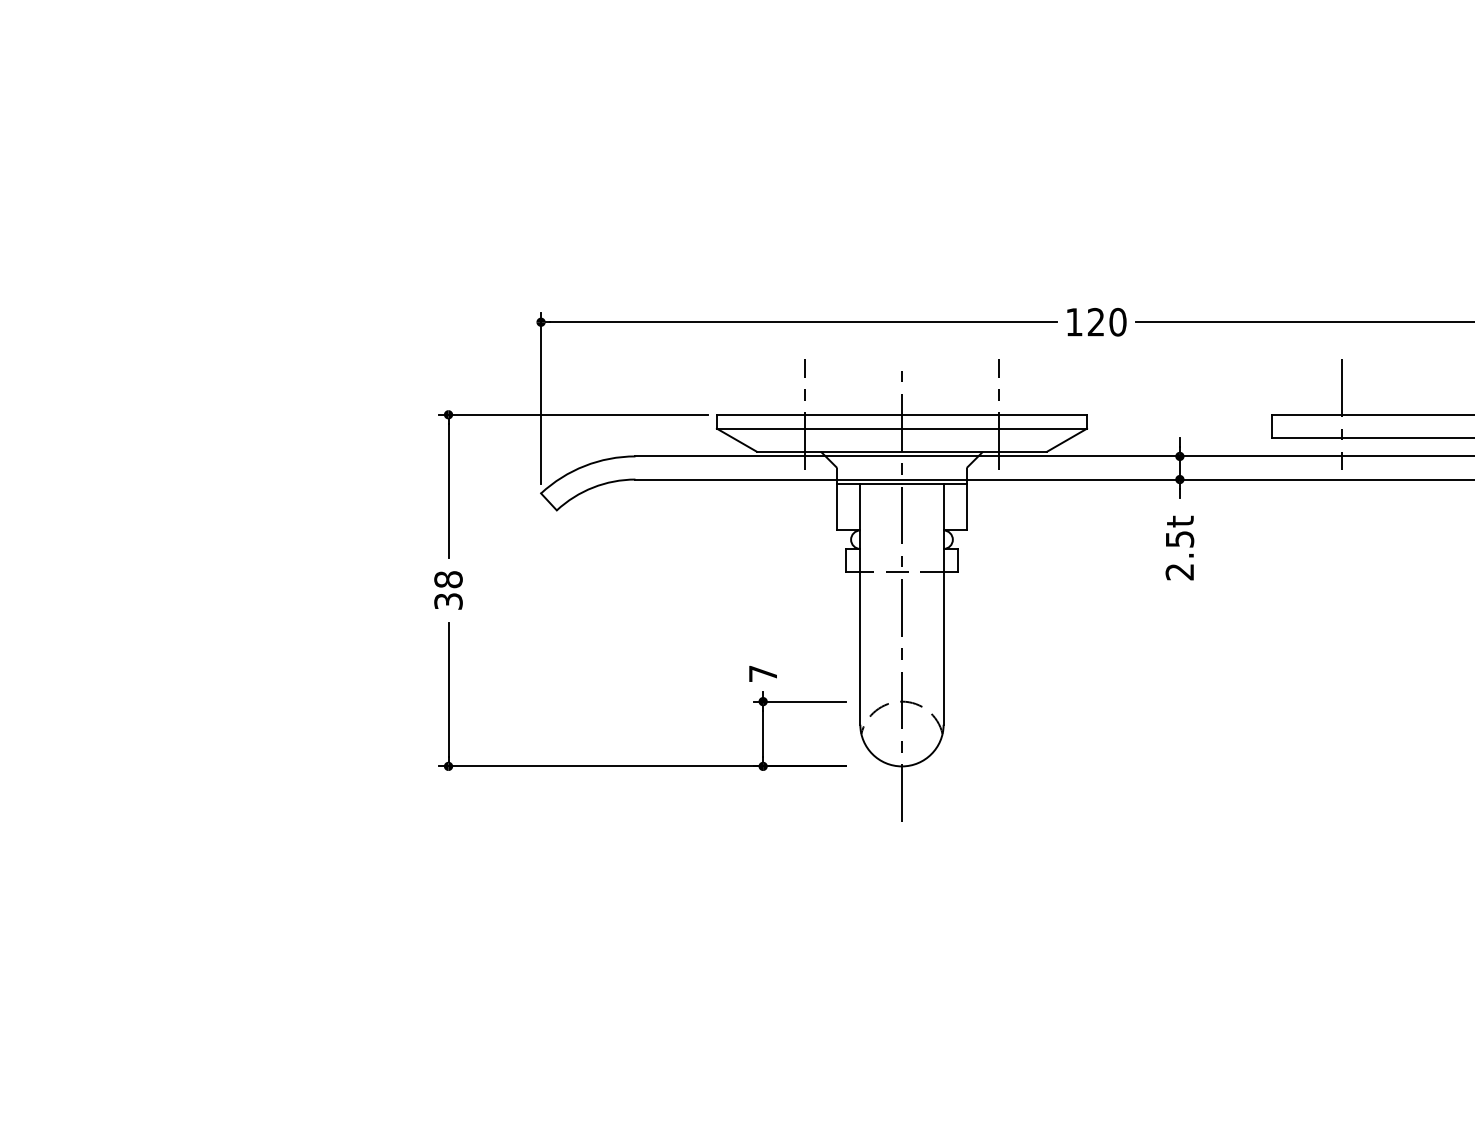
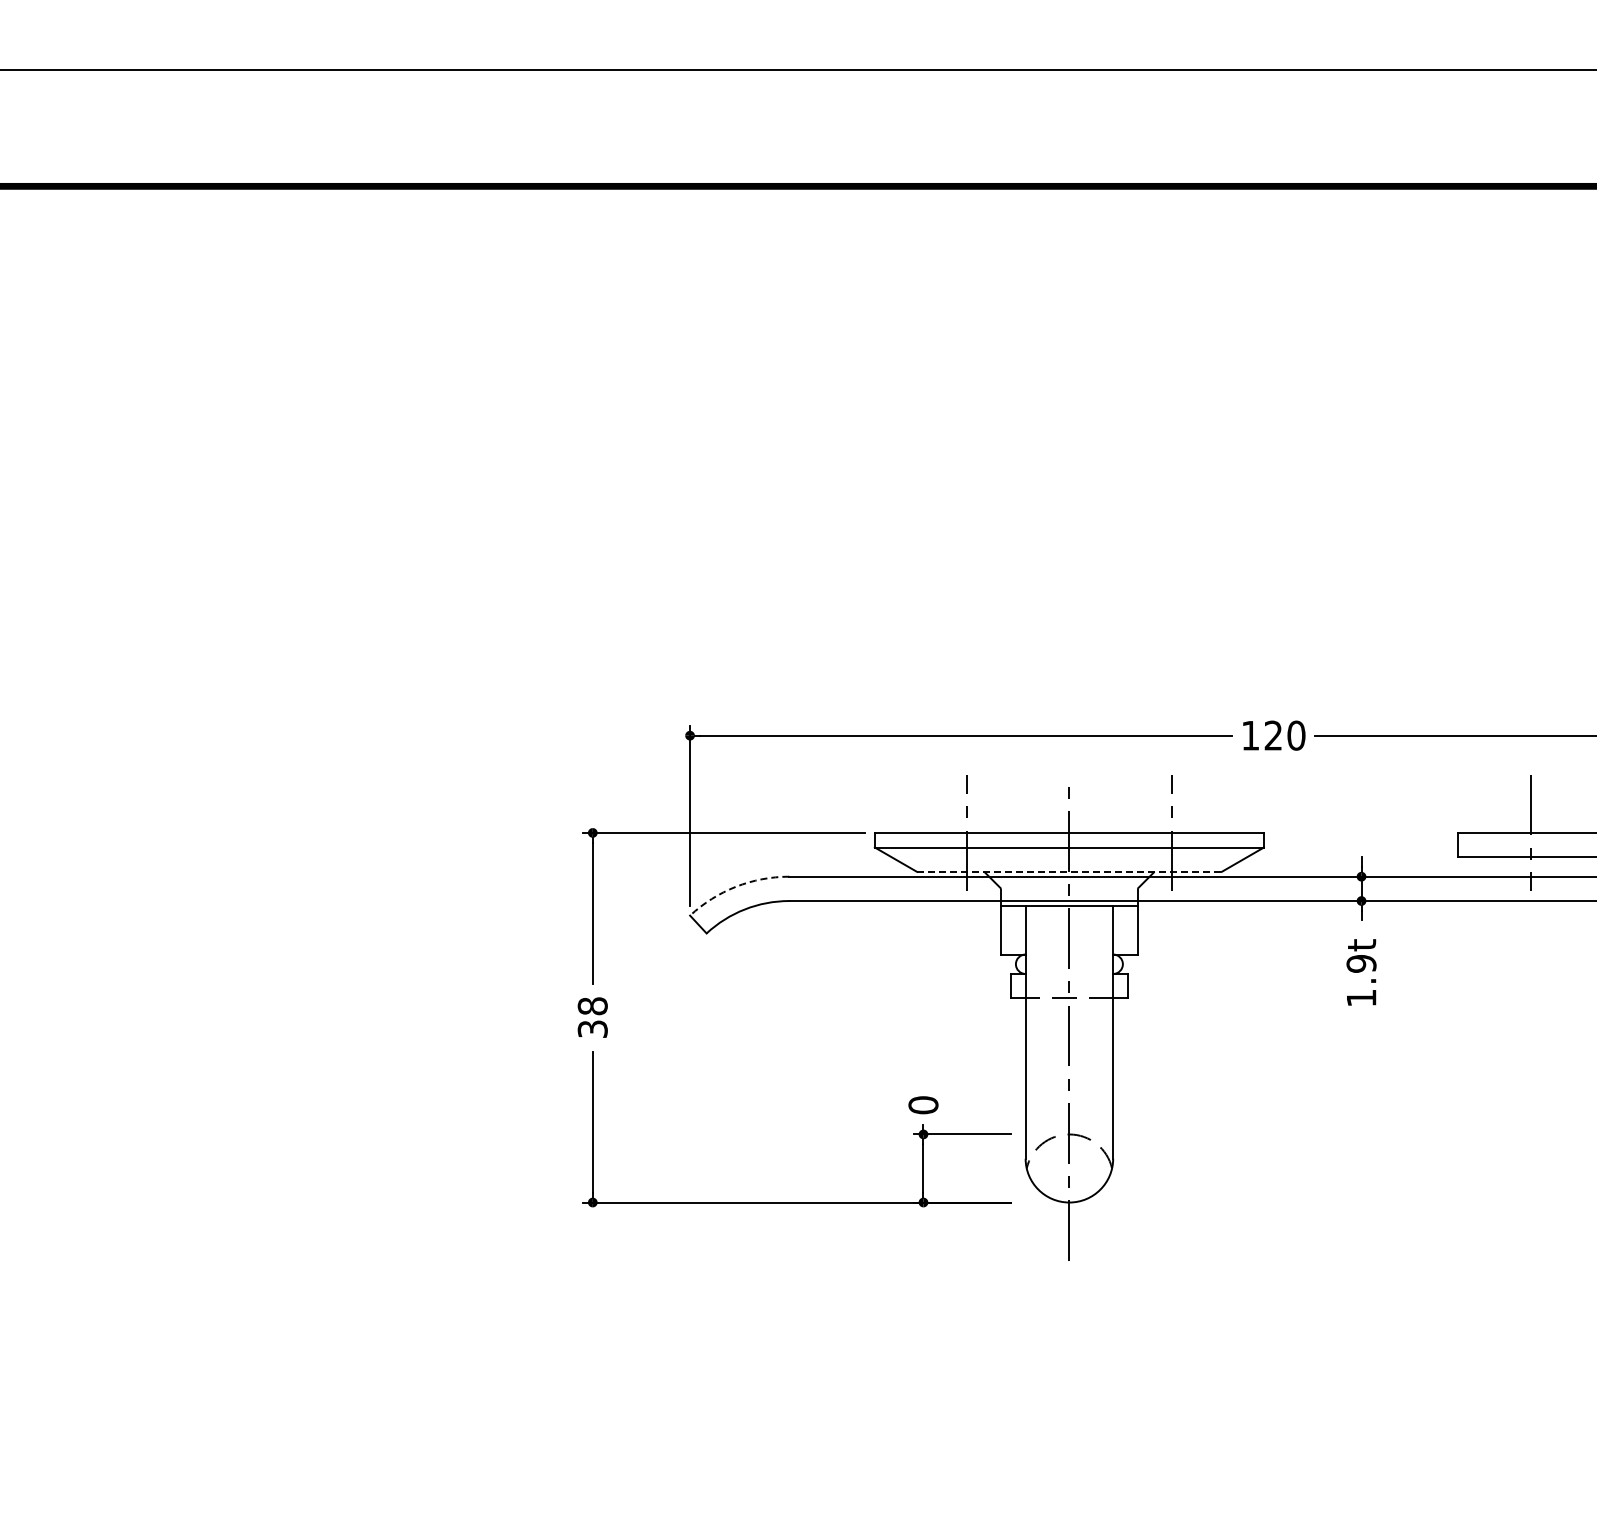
line: (902, 451) -> (1069, 871), solid -> dashed
arc: (585, 465) -> (736, 886), solid -> dashed
text: (1179, 555) -> (1361, 980), 2.5t -> 1.9t
text: (763, 674) -> (923, 1105), 7 -> 0

